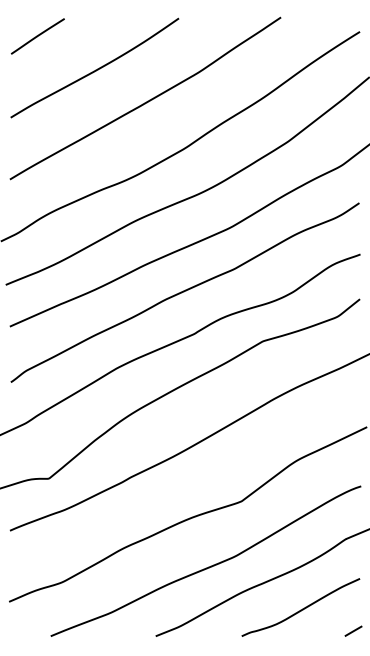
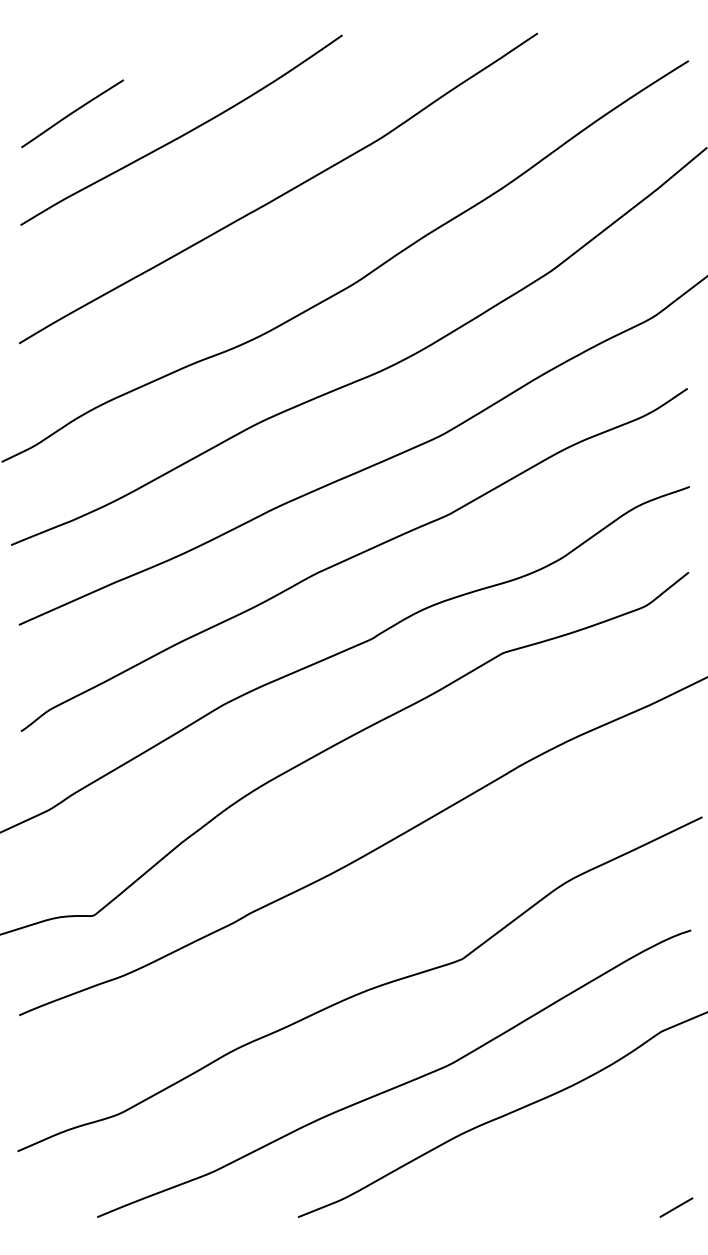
line: (37, 36) -> (71, 113), moved
curve: (300, 609) -> (574, 1166), removed

